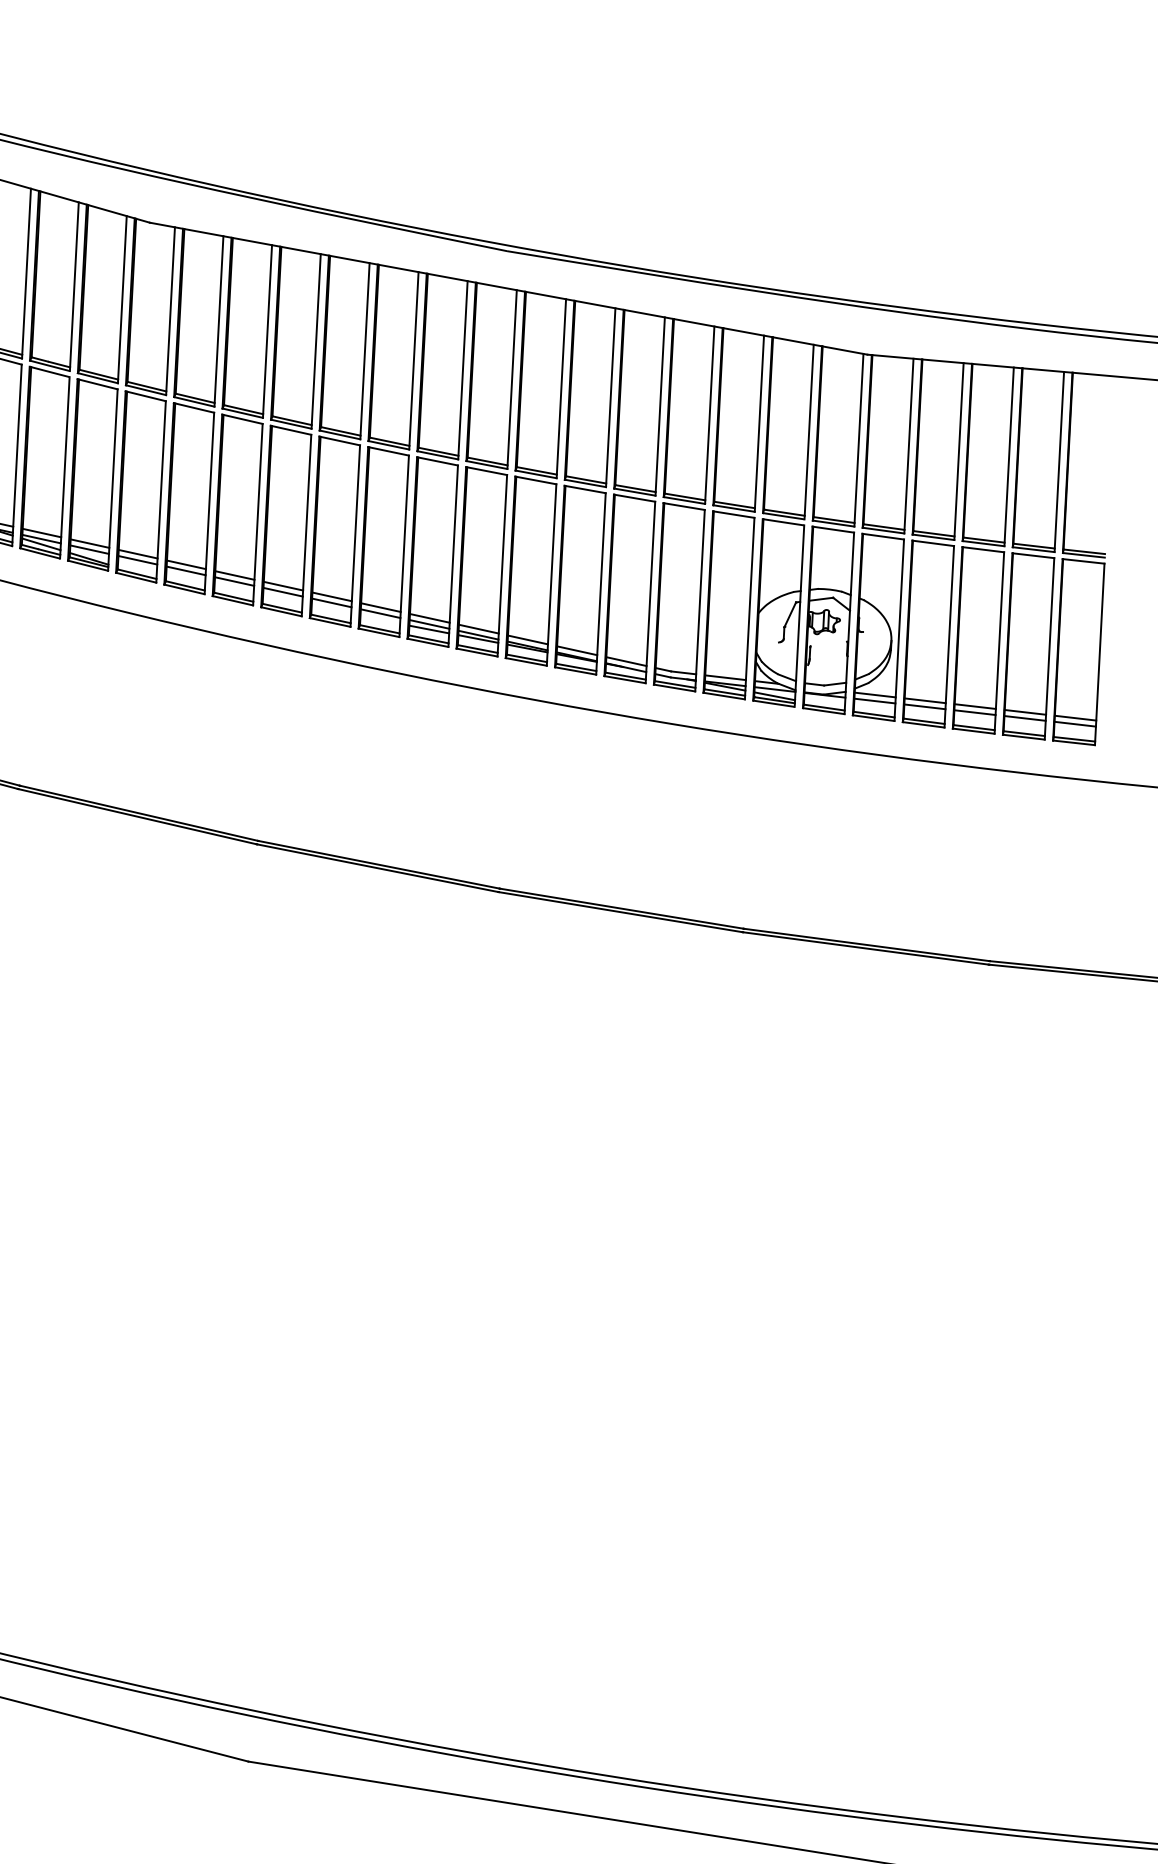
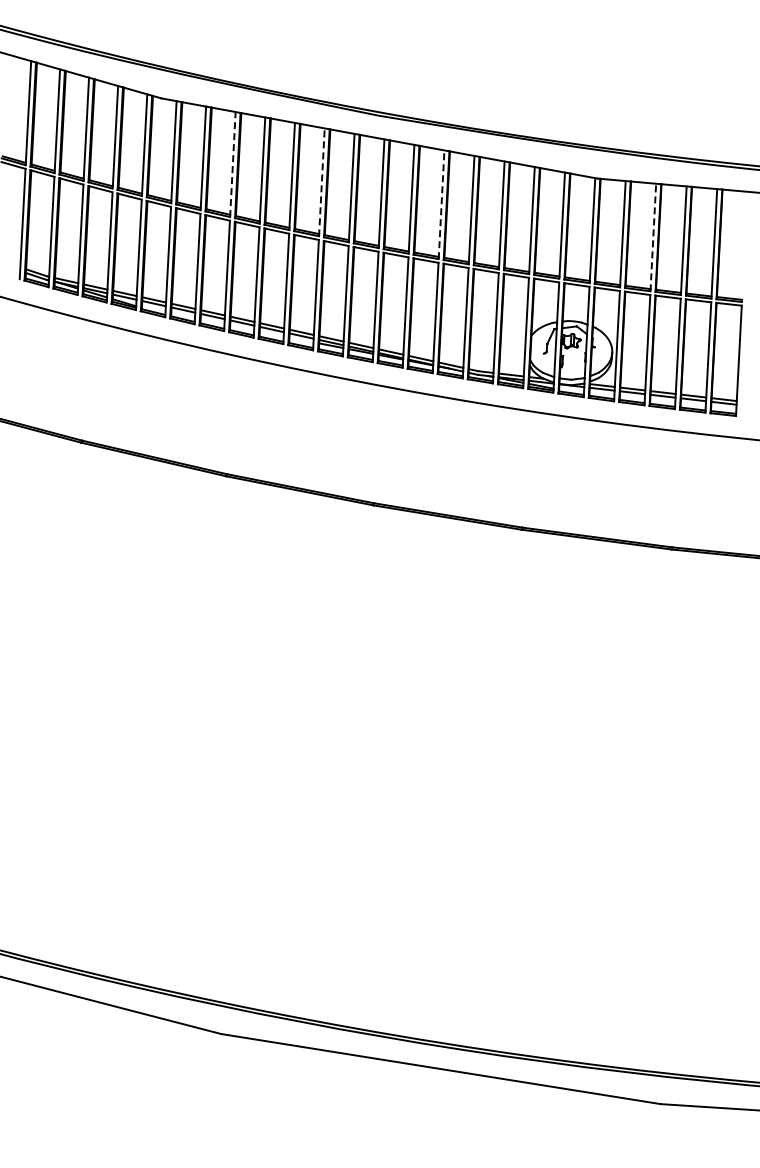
line: (266, 331) -> (232, 164), solid -> dashed
line: (413, 359) -> (321, 181), solid -> dashed
line: (610, 397) -> (441, 204), solid -> dashed
line: (959, 451) -> (653, 237), solid -> dashed

